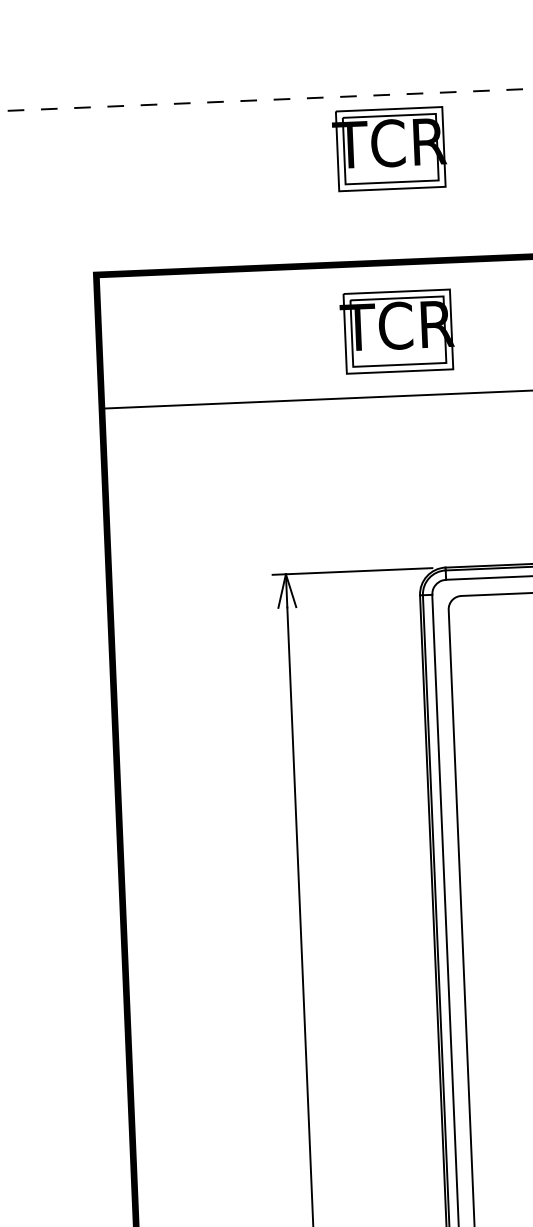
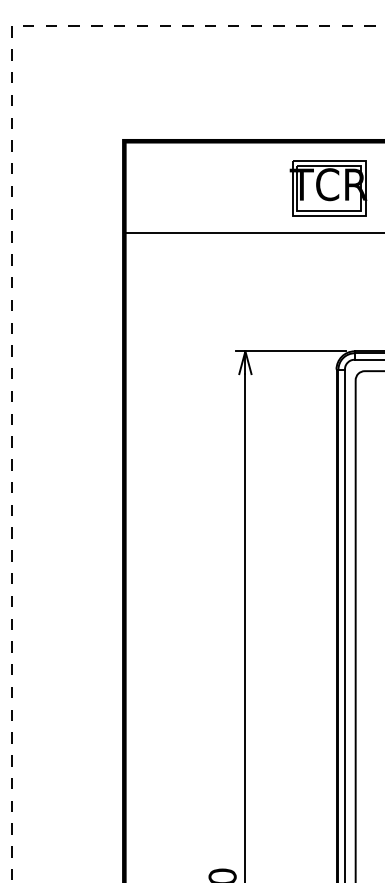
part: (389, 148) -> (328, 63), removed

